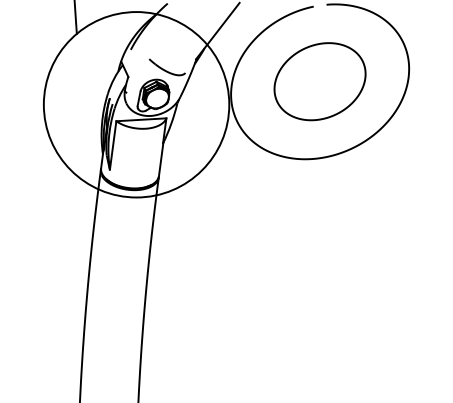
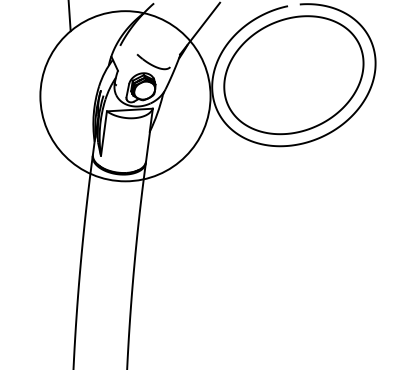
part: (319, 81) -> (293, 74), size x1.67

